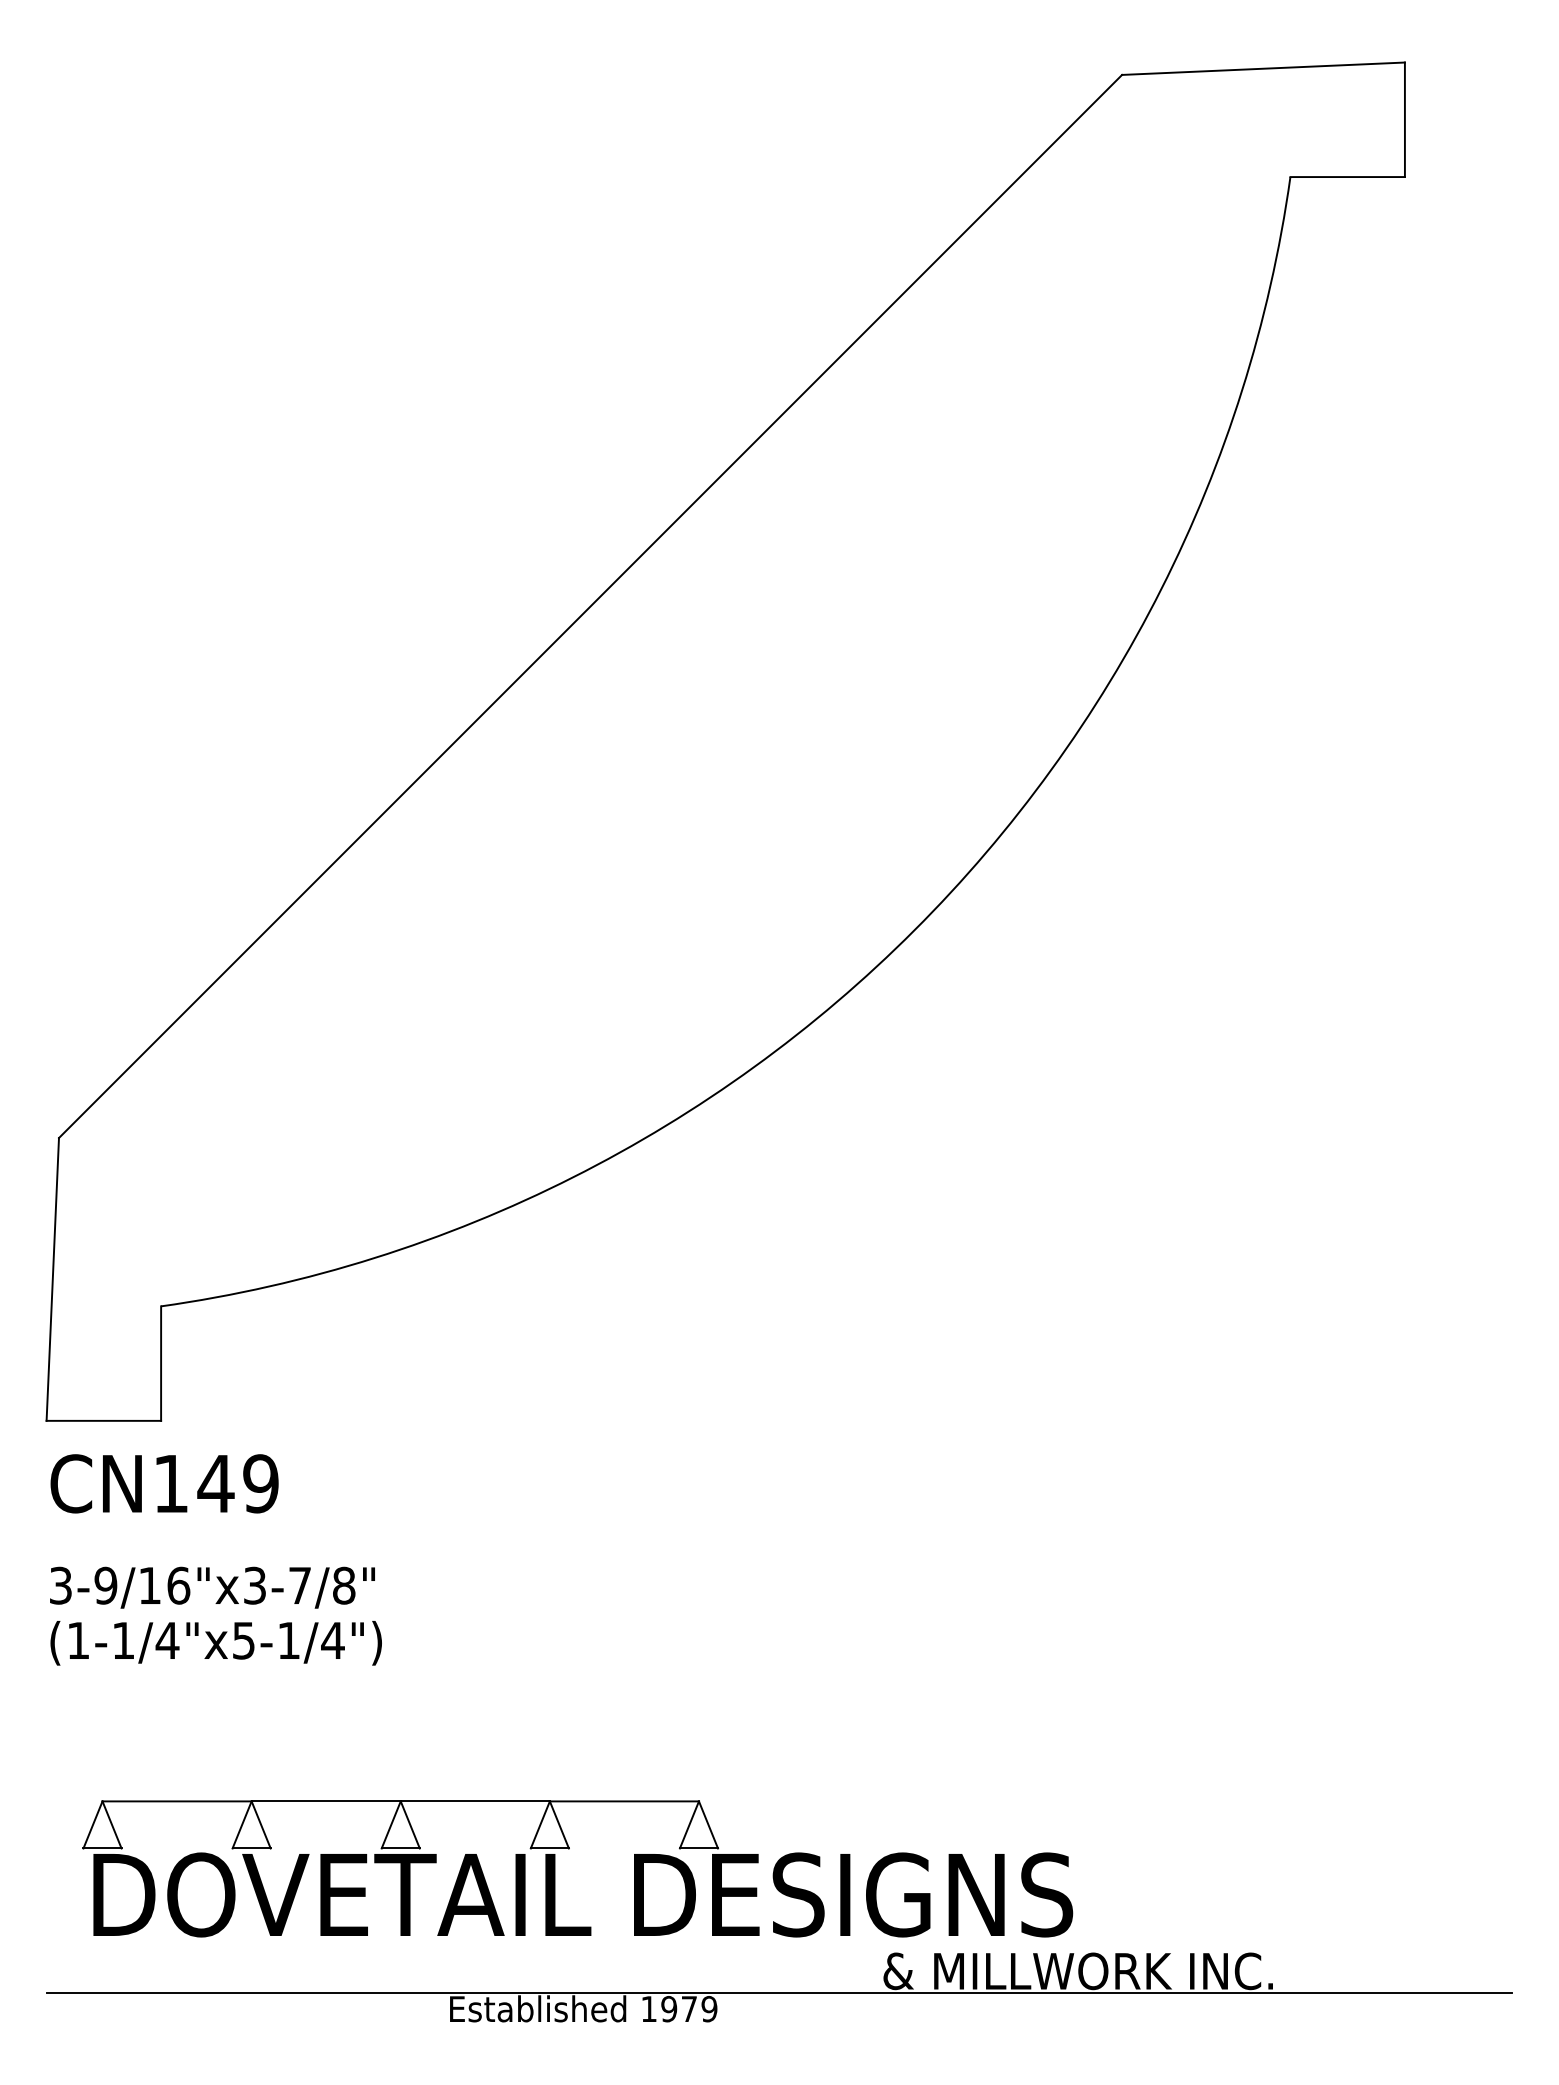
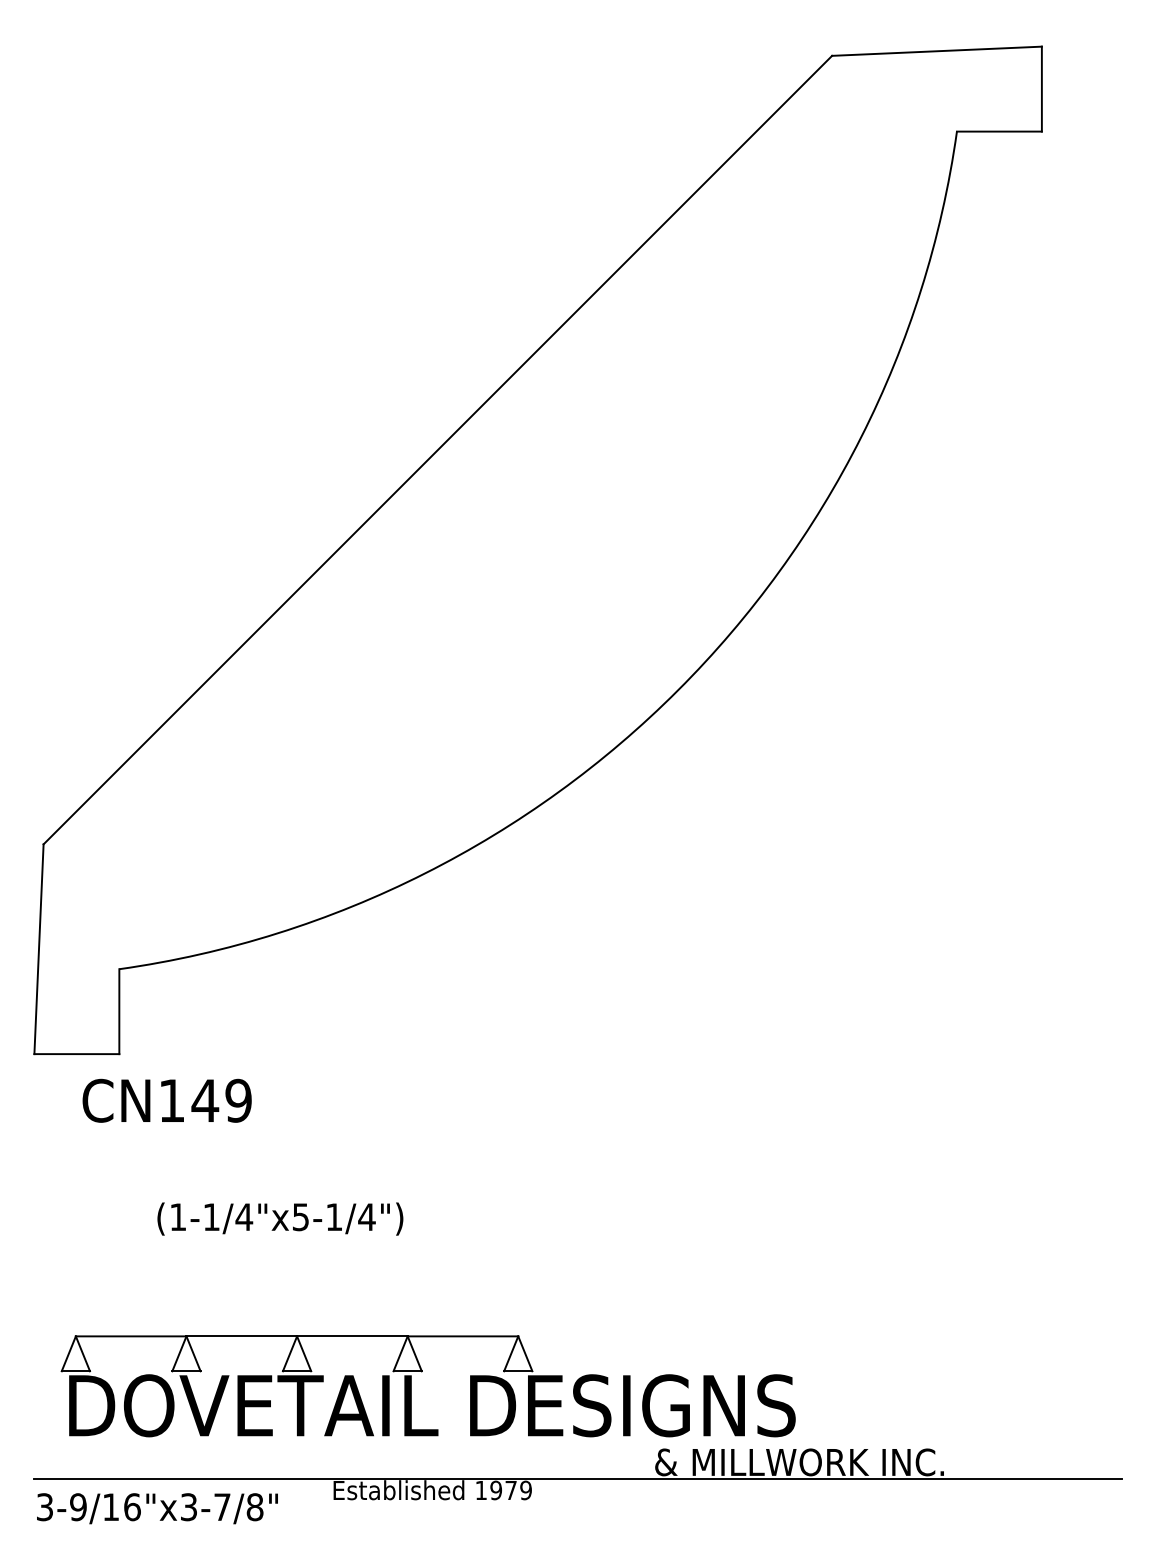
text: (164, 1483) -> (167, 1100), moved
text: (212, 1587) -> (157, 1508), moved
text: (215, 1643) -> (279, 1219), moved

